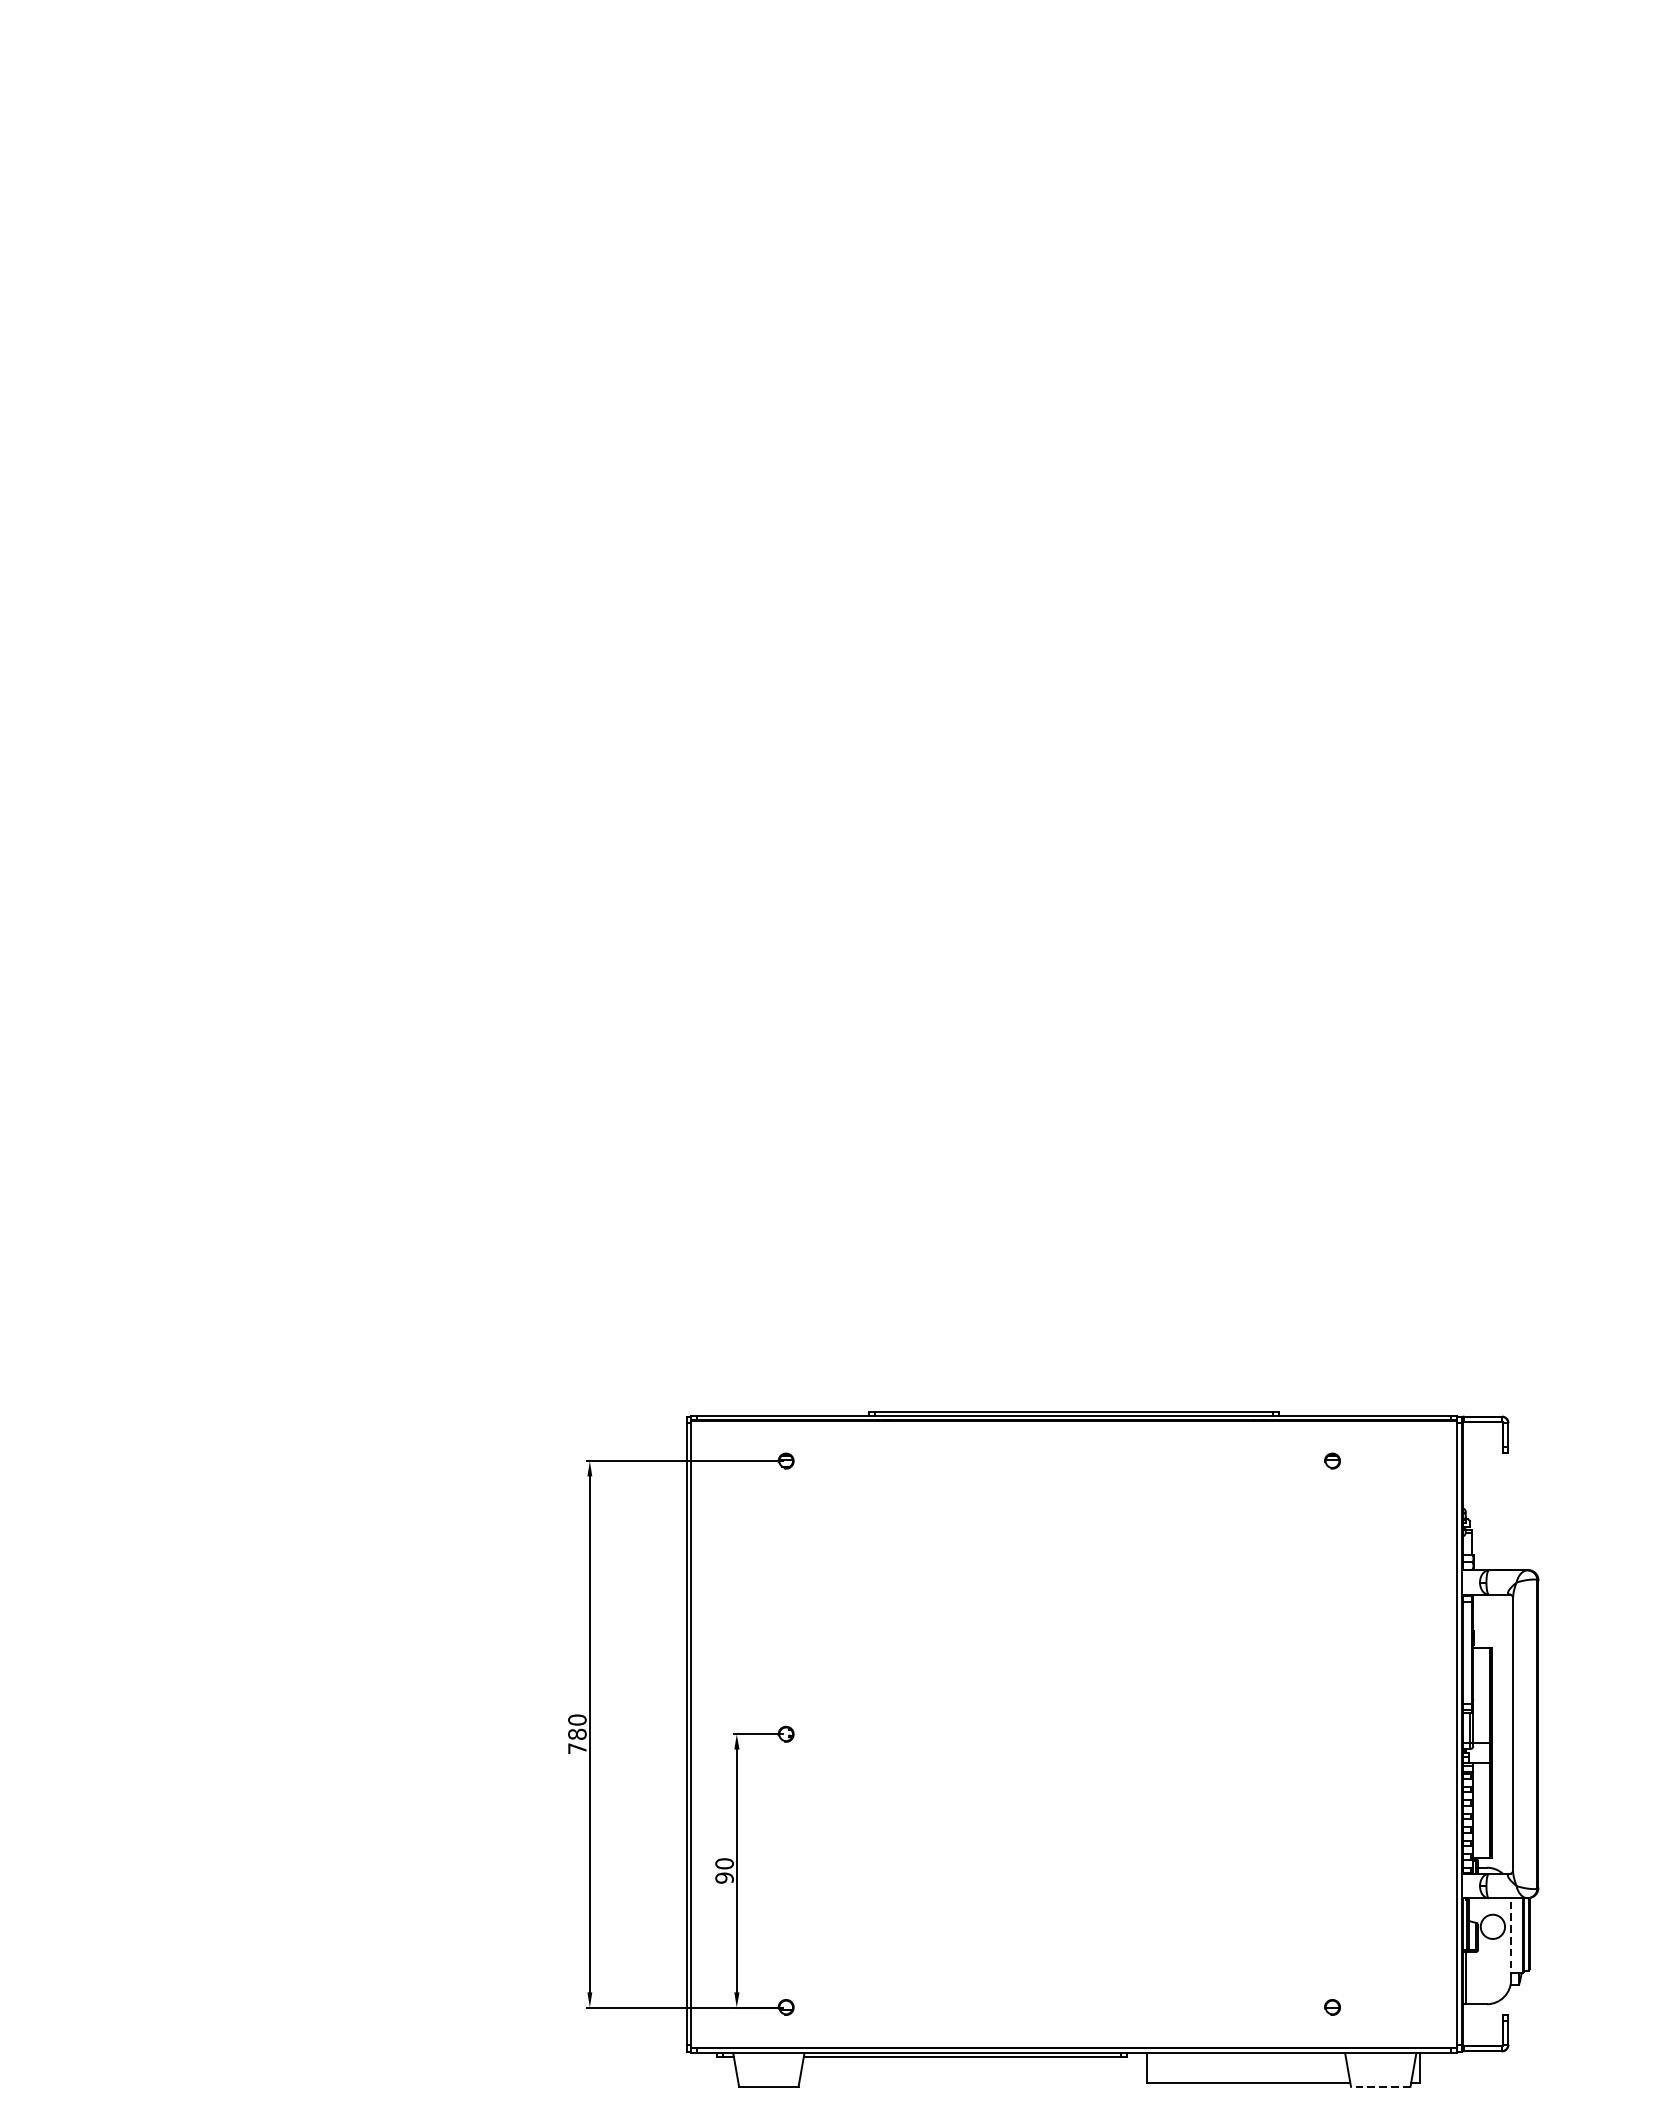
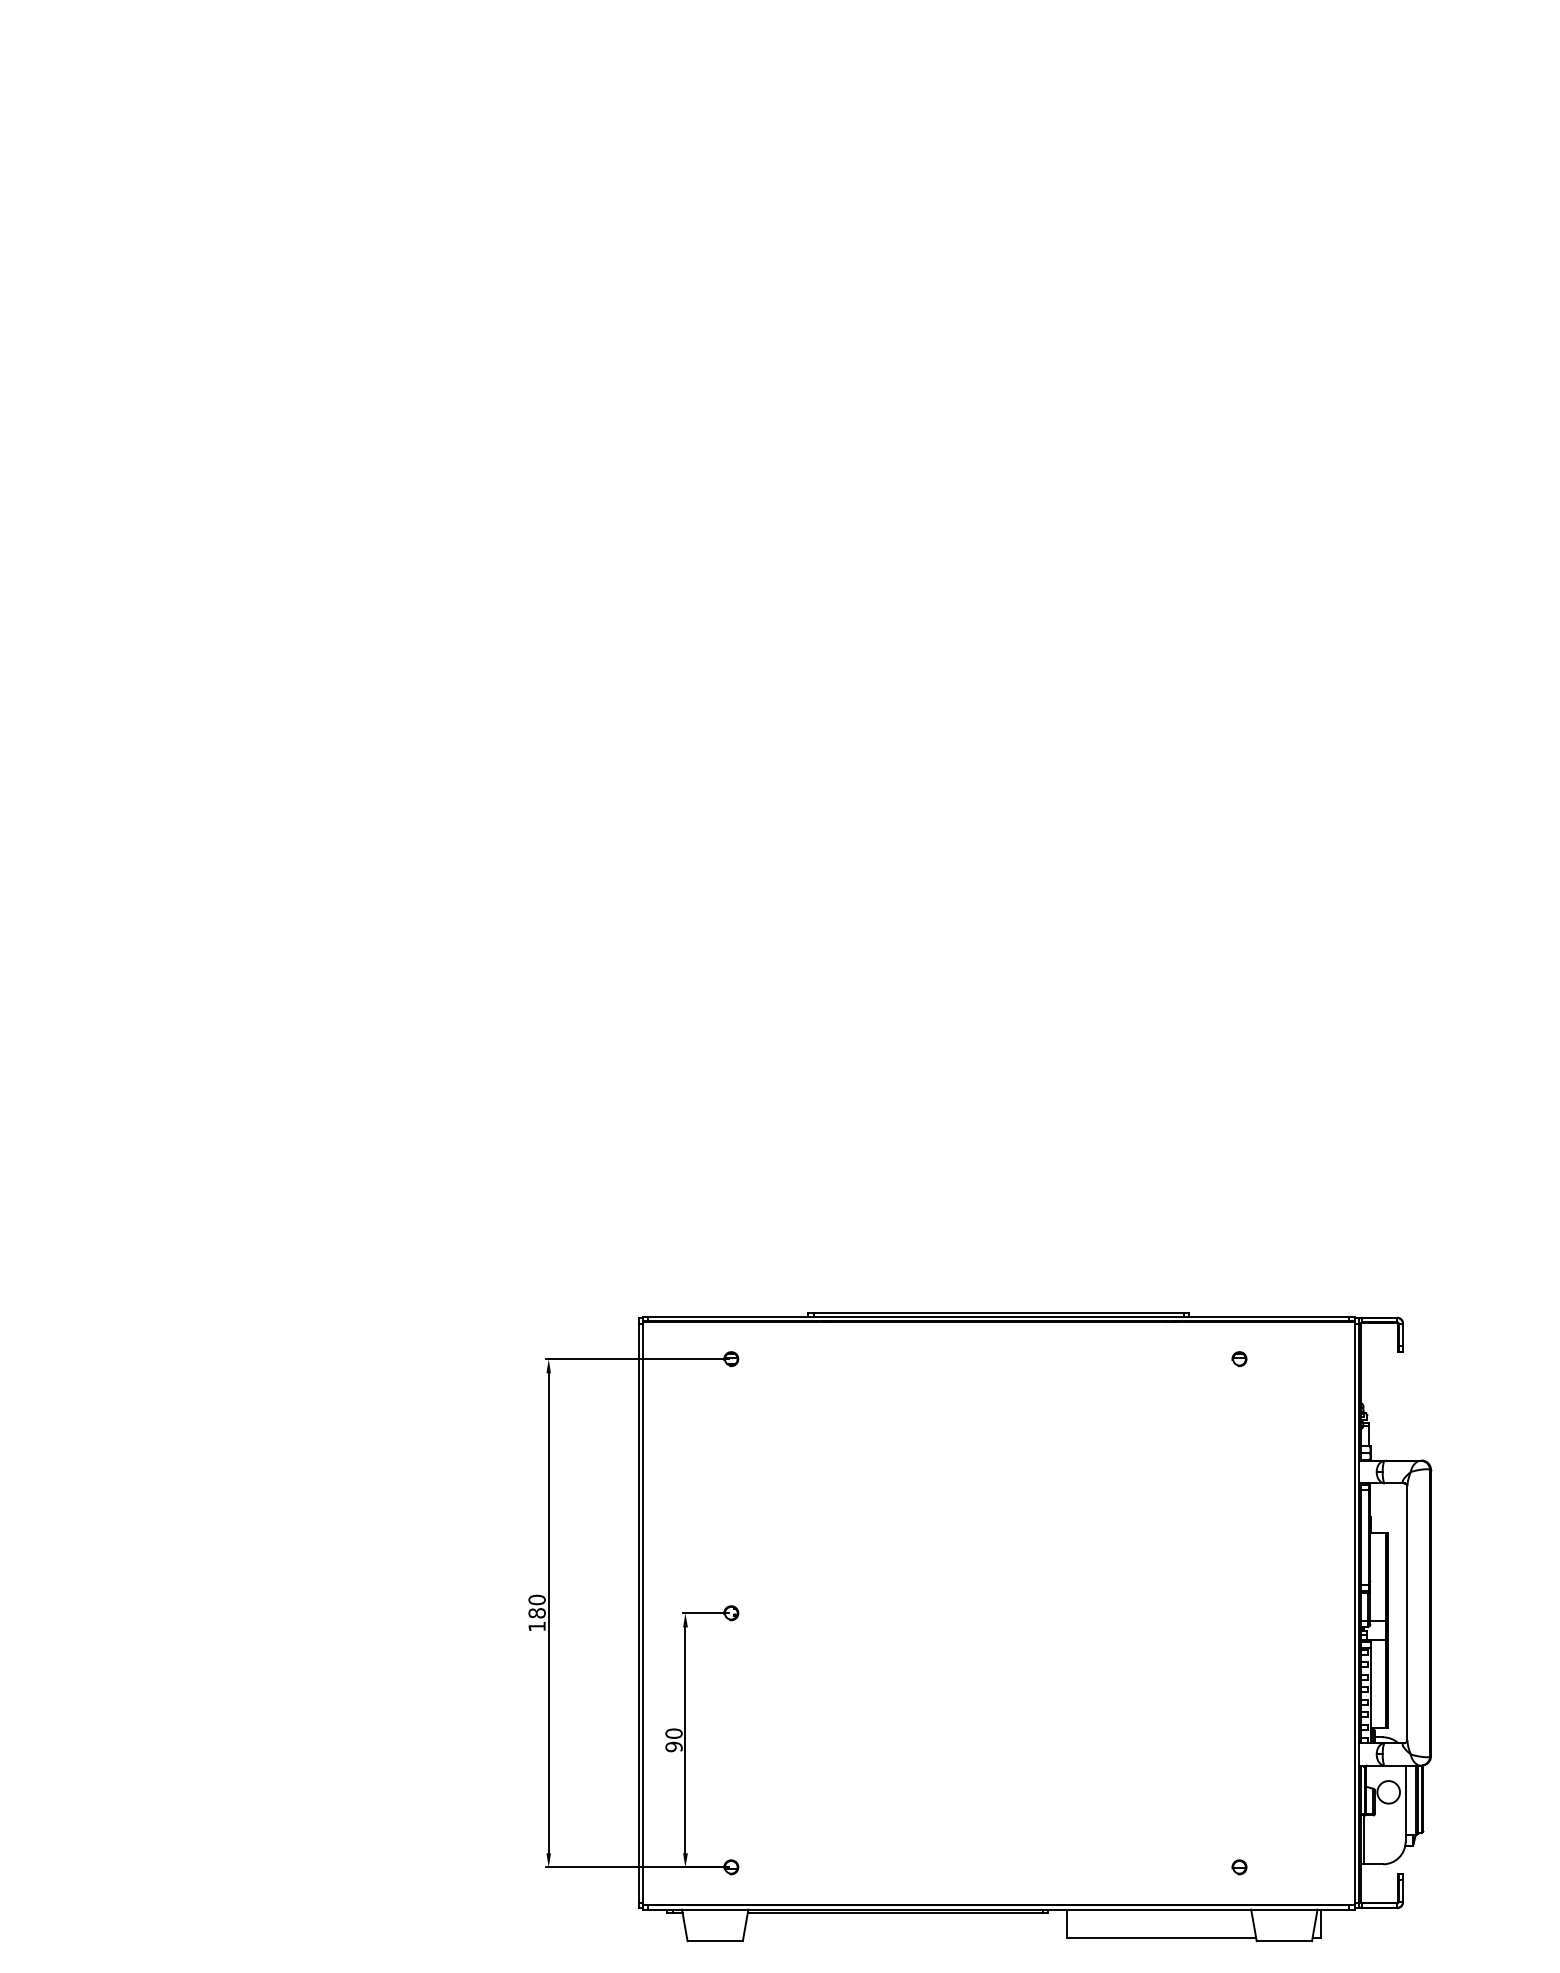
text: (576, 1748) -> (536, 1626), 780 -> 180
line: (1510, 1938) -> (1405, 1803), dashed -> solid
line: (1380, 2087) -> (1284, 1941), dashed -> solid

